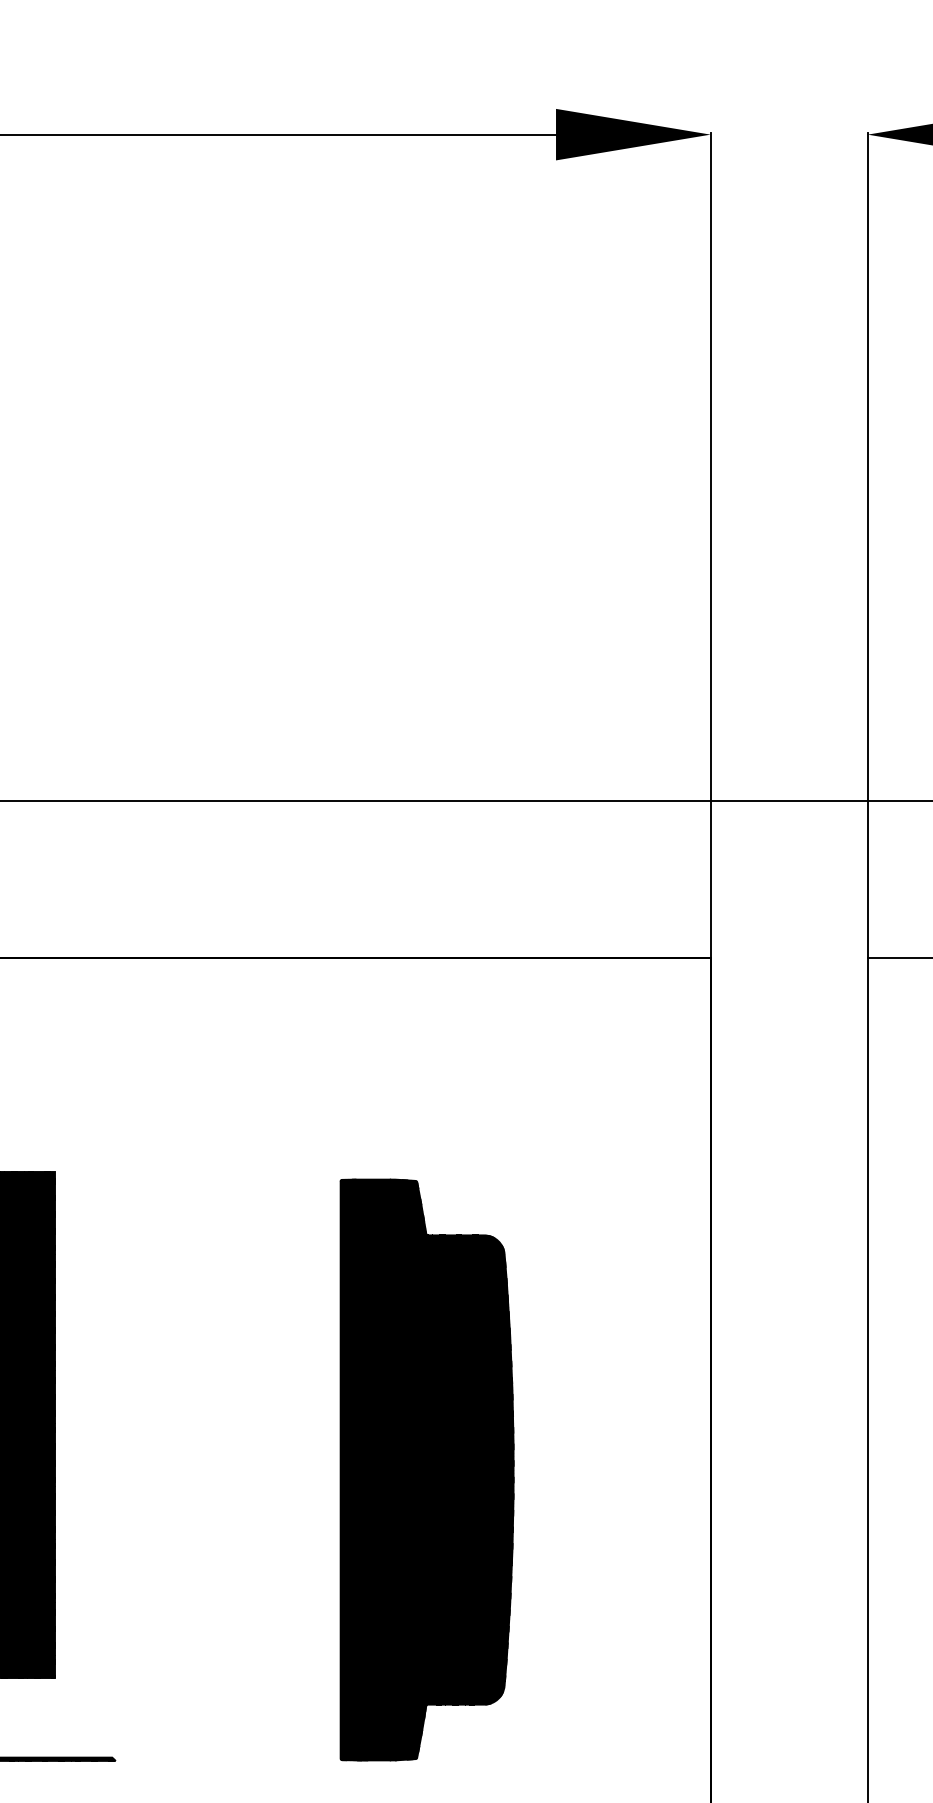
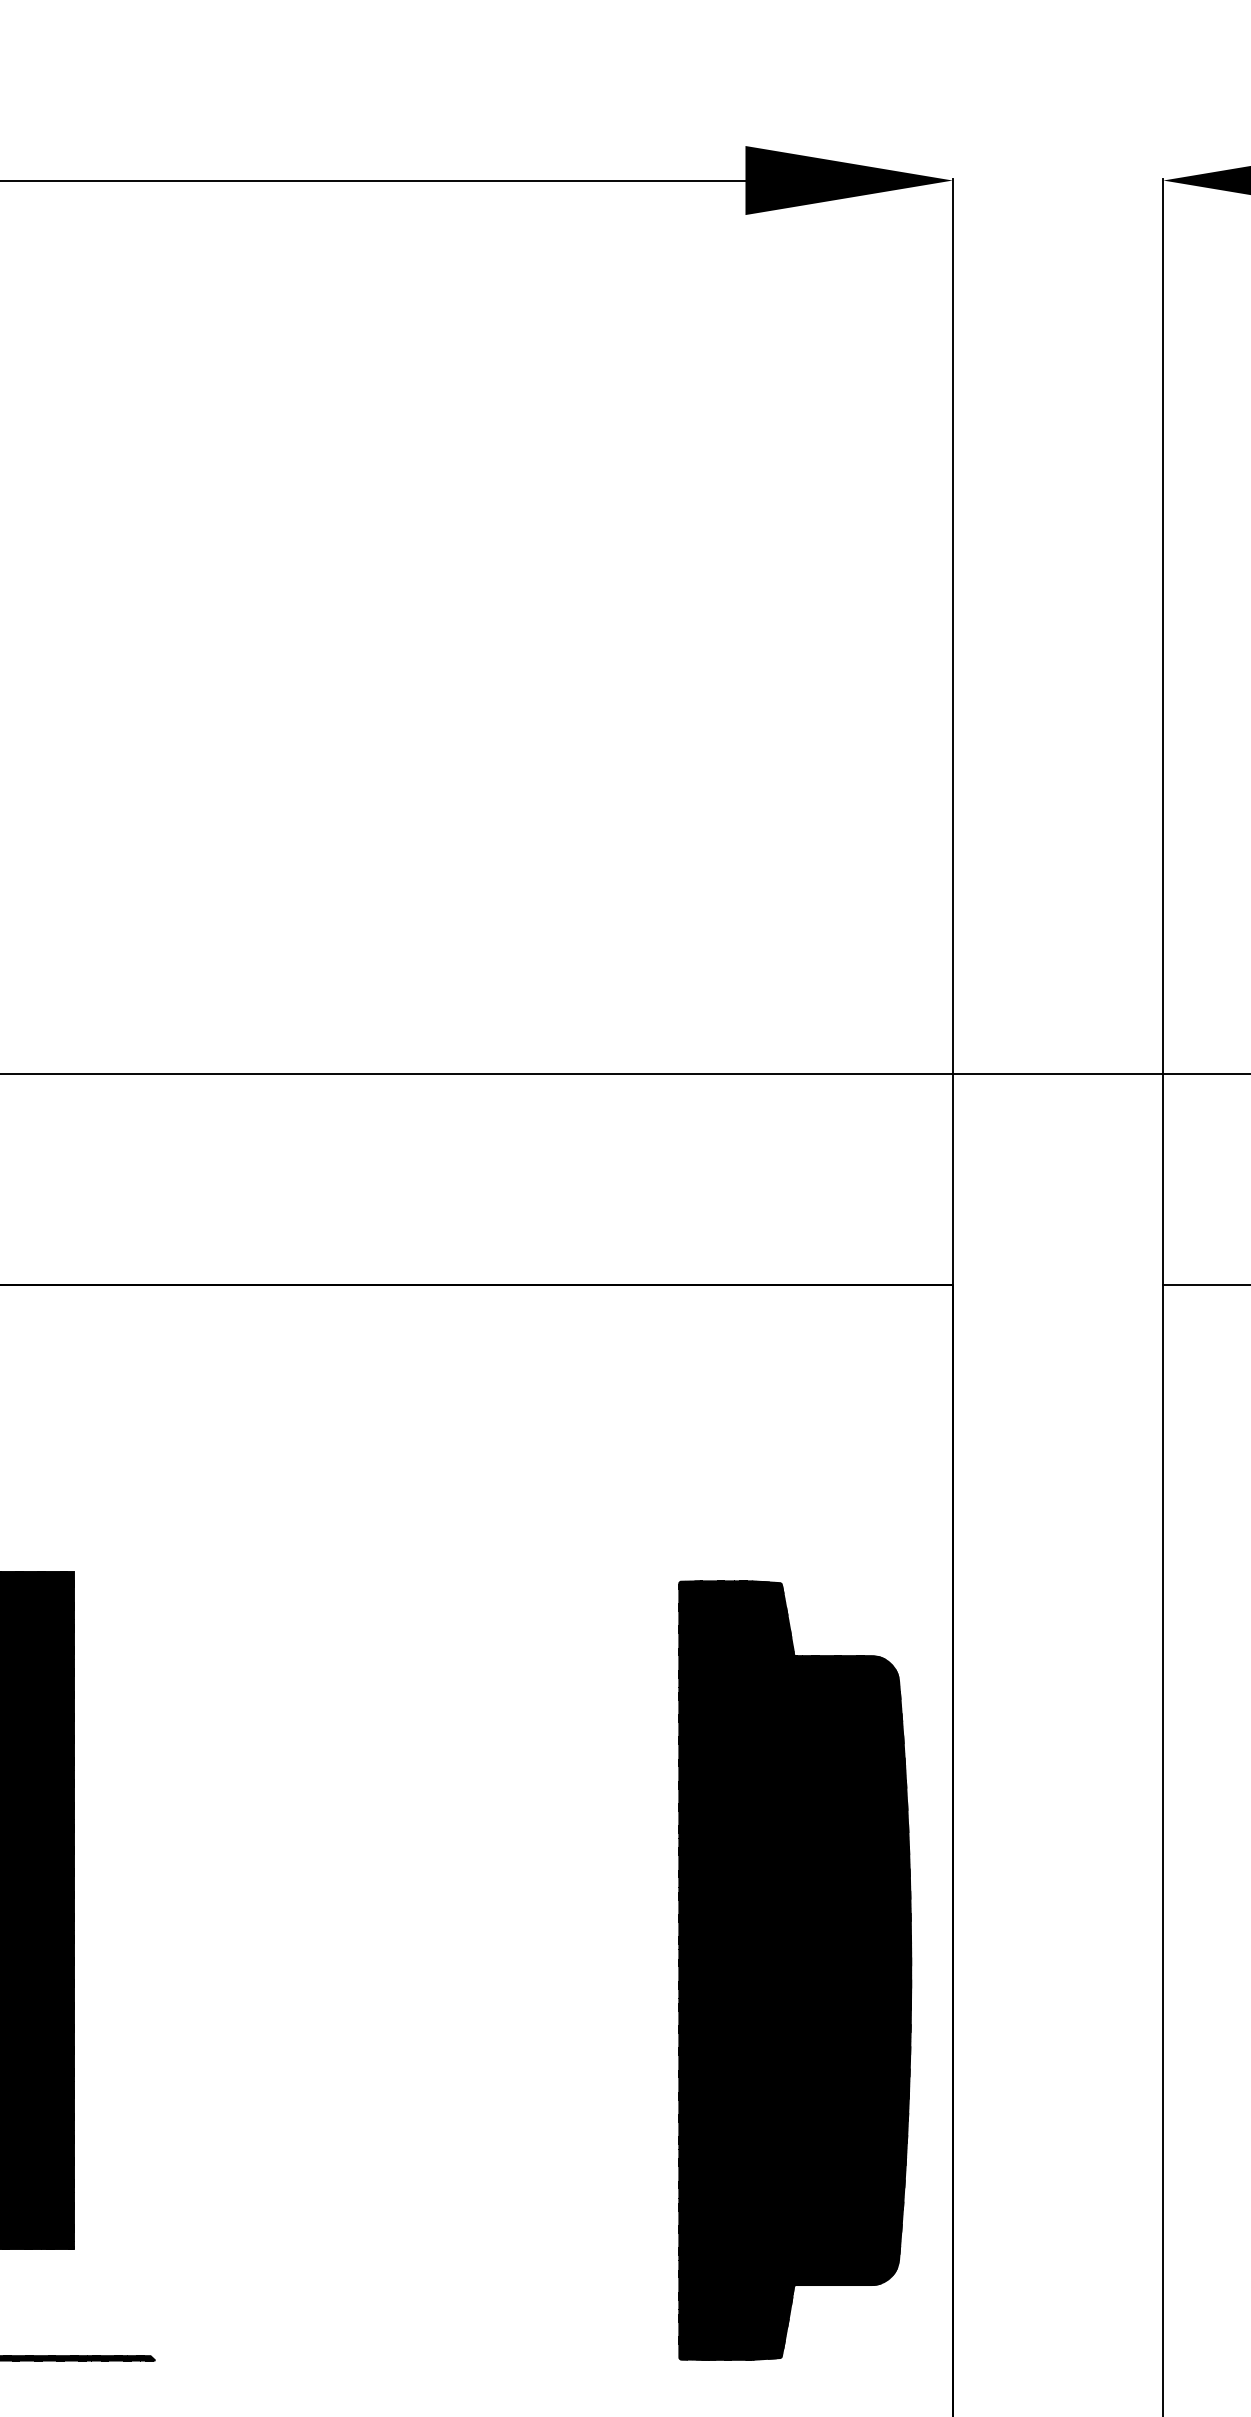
part: (426, 1469) -> (794, 1969), moved

